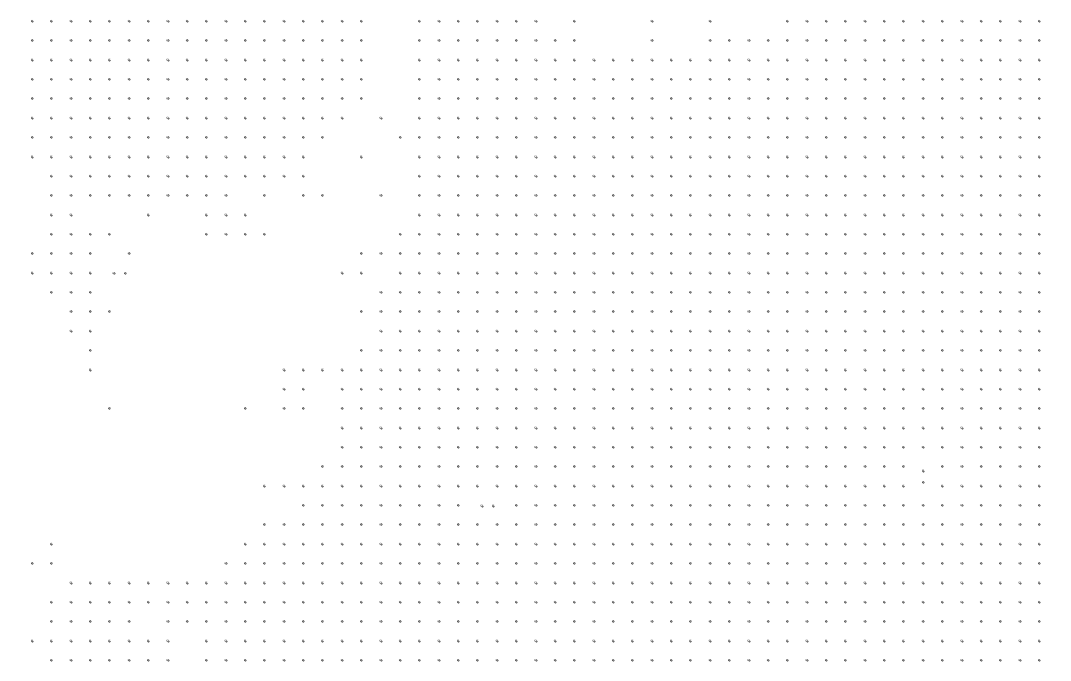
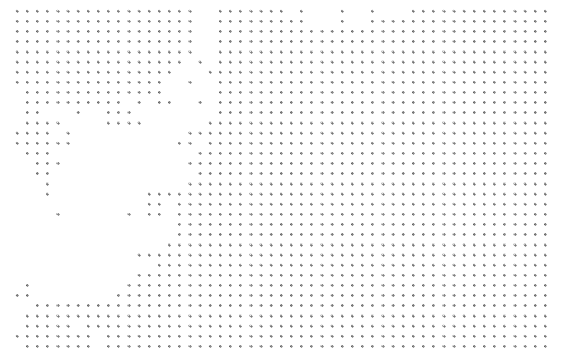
part: (118, 273) -> (62, 143), size x1.67
part: (923, 475) -> (484, 249), size x1.67
part: (486, 506) -> (255, 265), size x1.67

